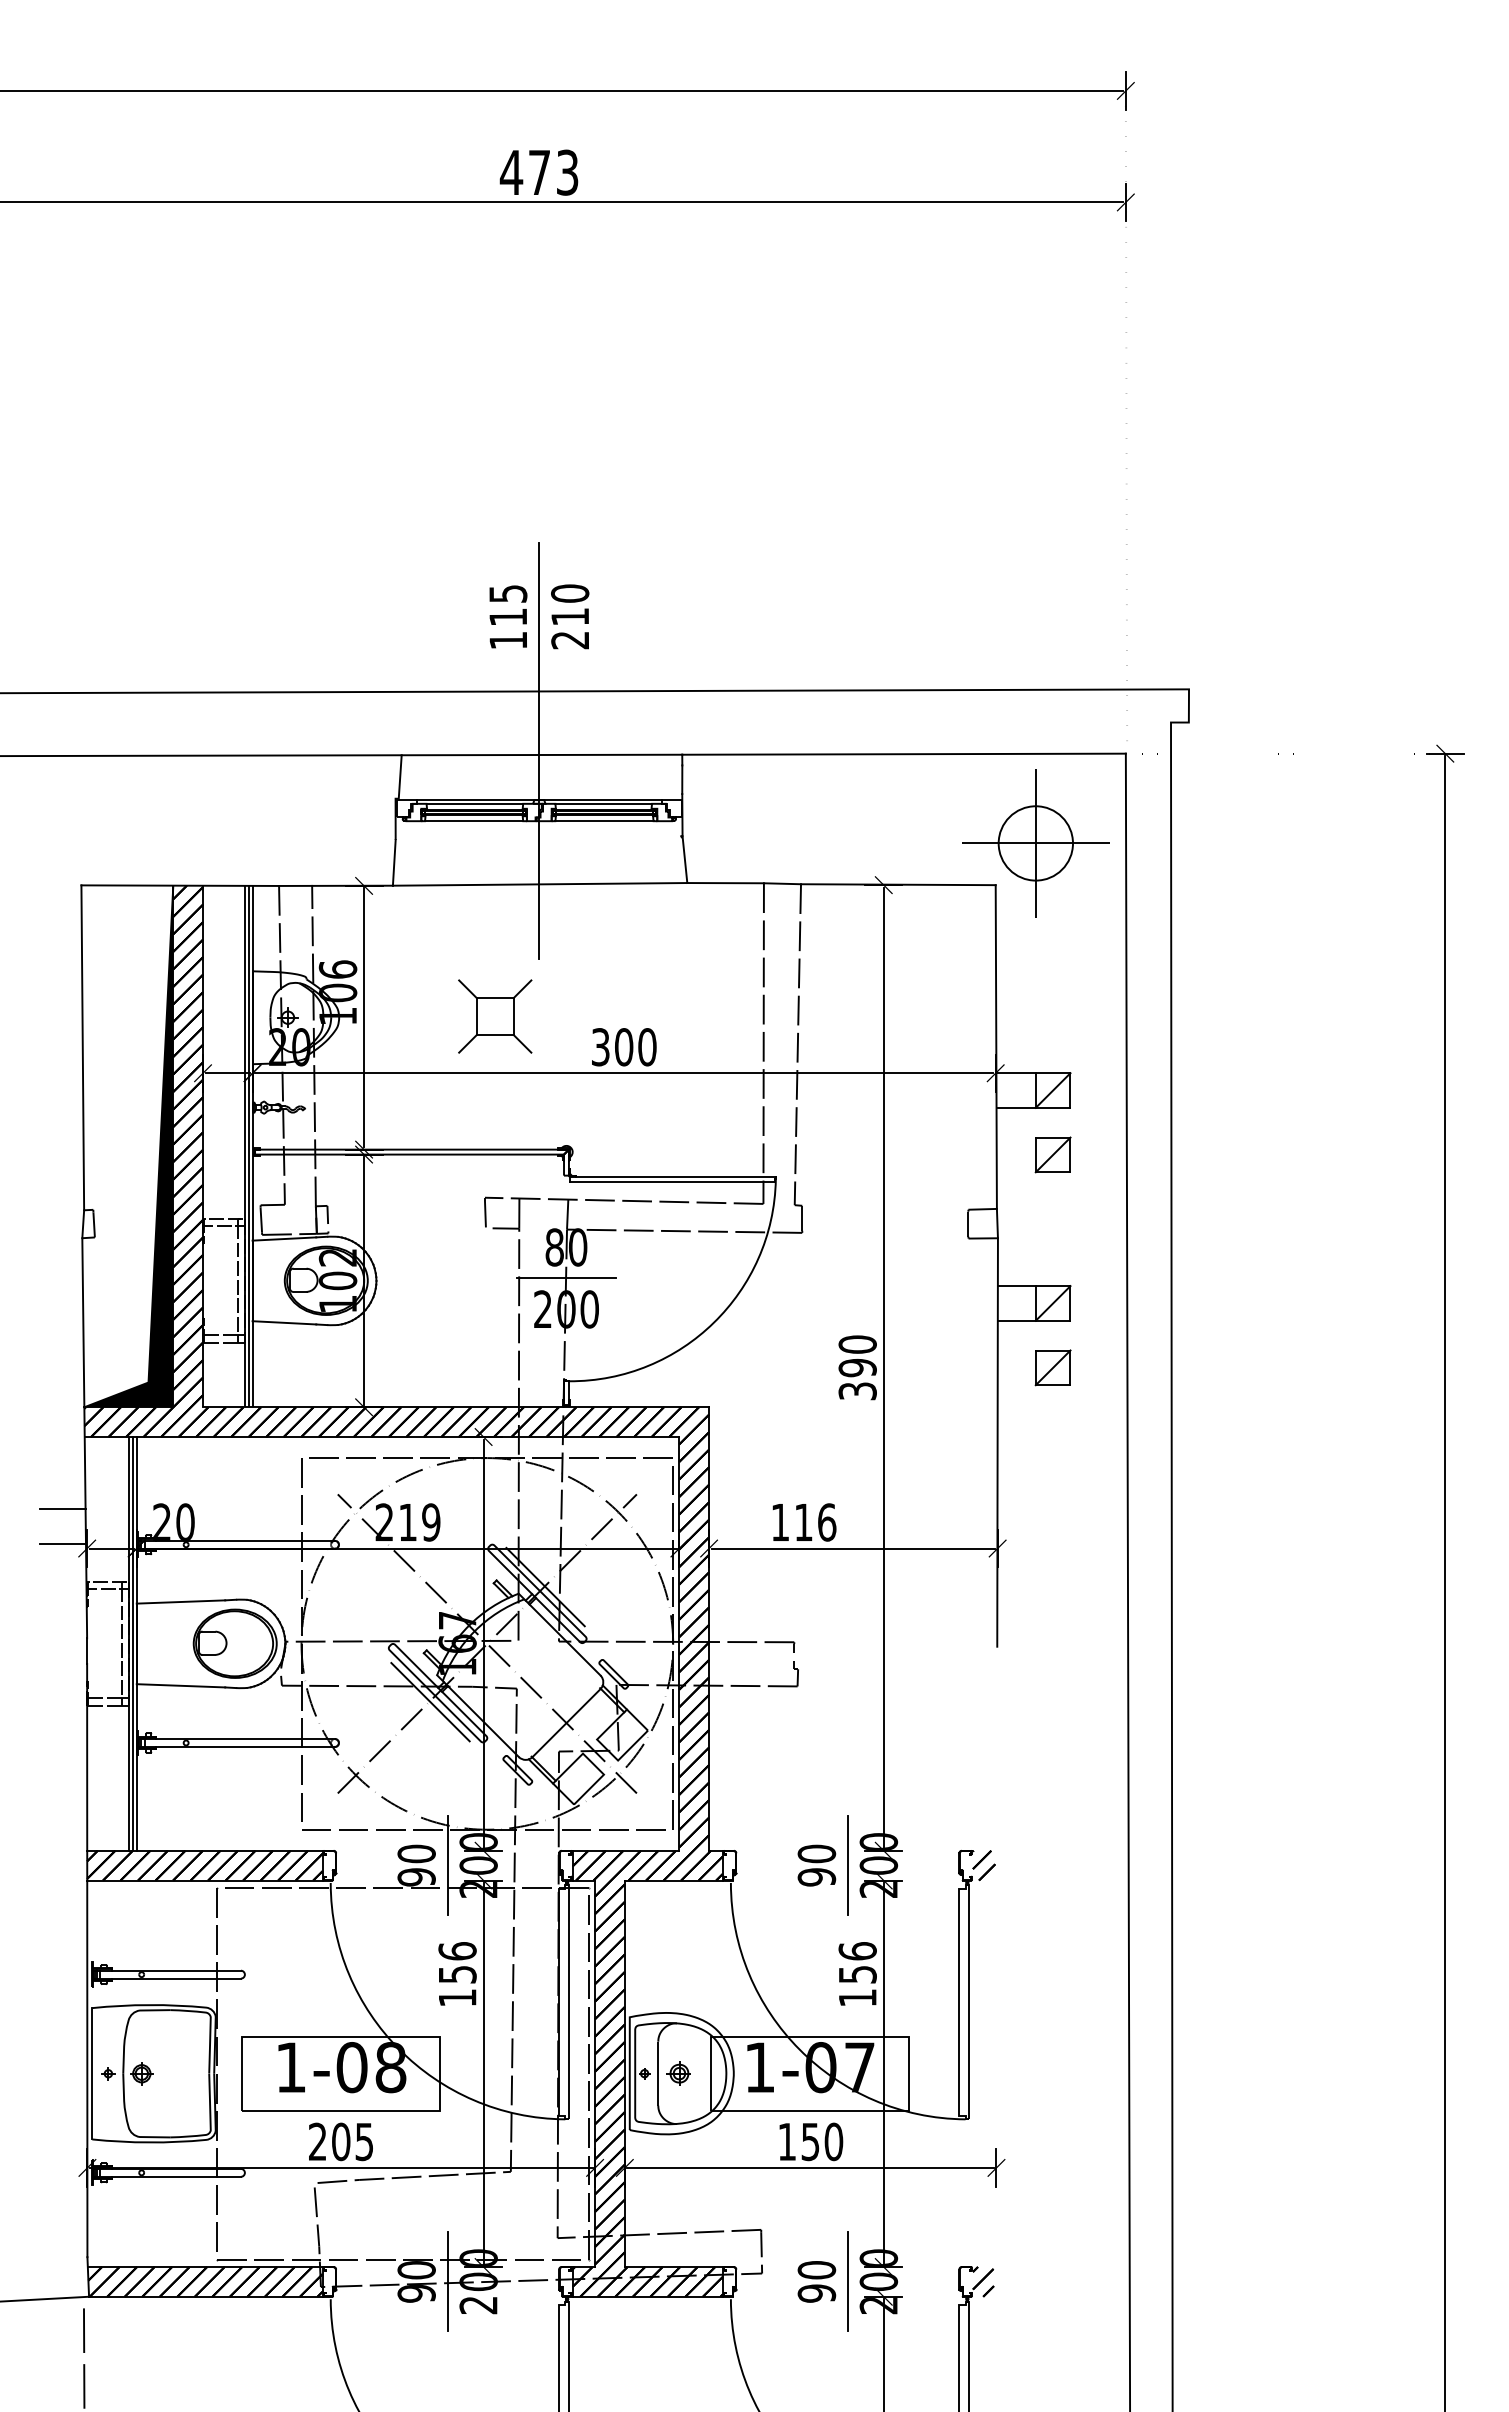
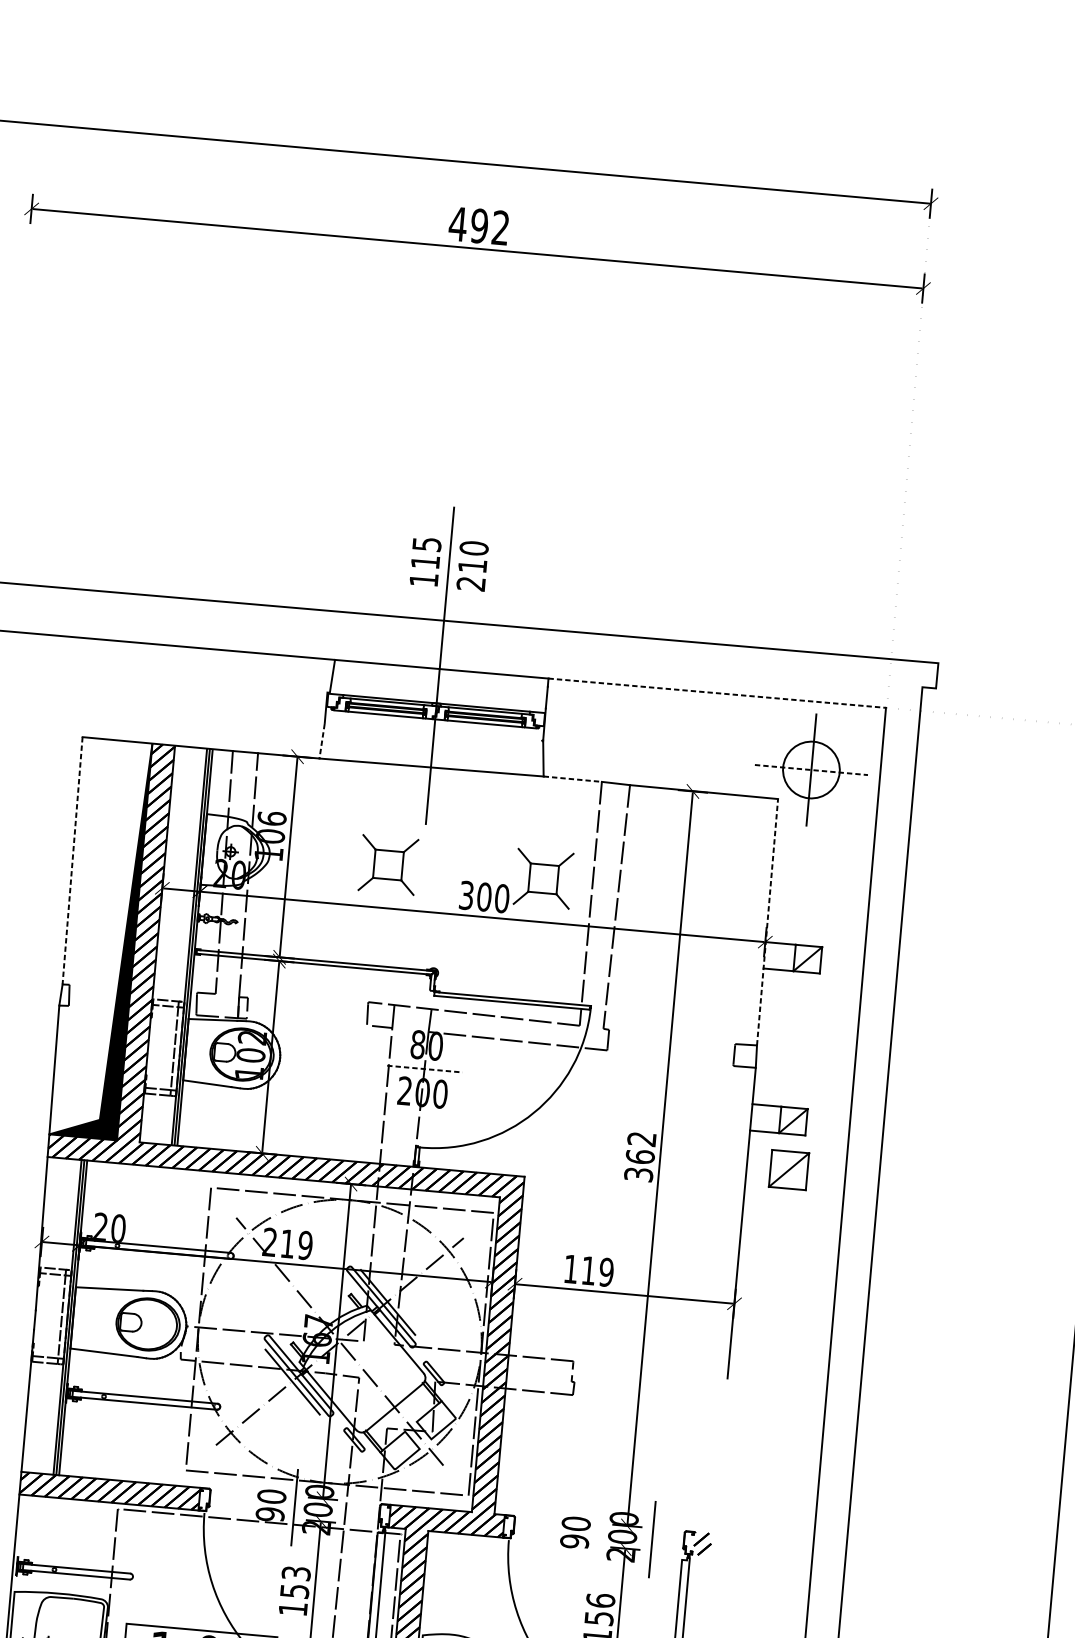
text: (553, 172) -> (490, 226), 473 -> 492
line: (904, 754) -> (717, 693), solid -> dashed
line: (1036, 843) -> (811, 770), solid -> dashed
line: (394, 862) -> (322, 740), solid -> dashed
line: (726, 883) -> (573, 779), solid -> dashed
part: (699, 1016) -> (543, 878), added
line: (996, 1047) -> (767, 922), solid -> dashed
line: (82, 1048) -> (72, 861), solid -> dashed
part: (1052, 1154) -> (802, 1007), removed
line: (566, 1278) -> (424, 1069), solid -> dashed
text: (857, 1356) -> (640, 1148), 390 -> 362
part: (1052, 1367) -> (788, 1169), size x1.4
line: (62, 1509) -> (25, 1210), removed
text: (826, 1522) -> (606, 1272), 116 -> 119
line: (62, 1543) -> (23, 1236), removed
line: (847, 1865) -> (652, 1539), moved
text: (457, 1951) -> (296, 1573), 156 -> 153

